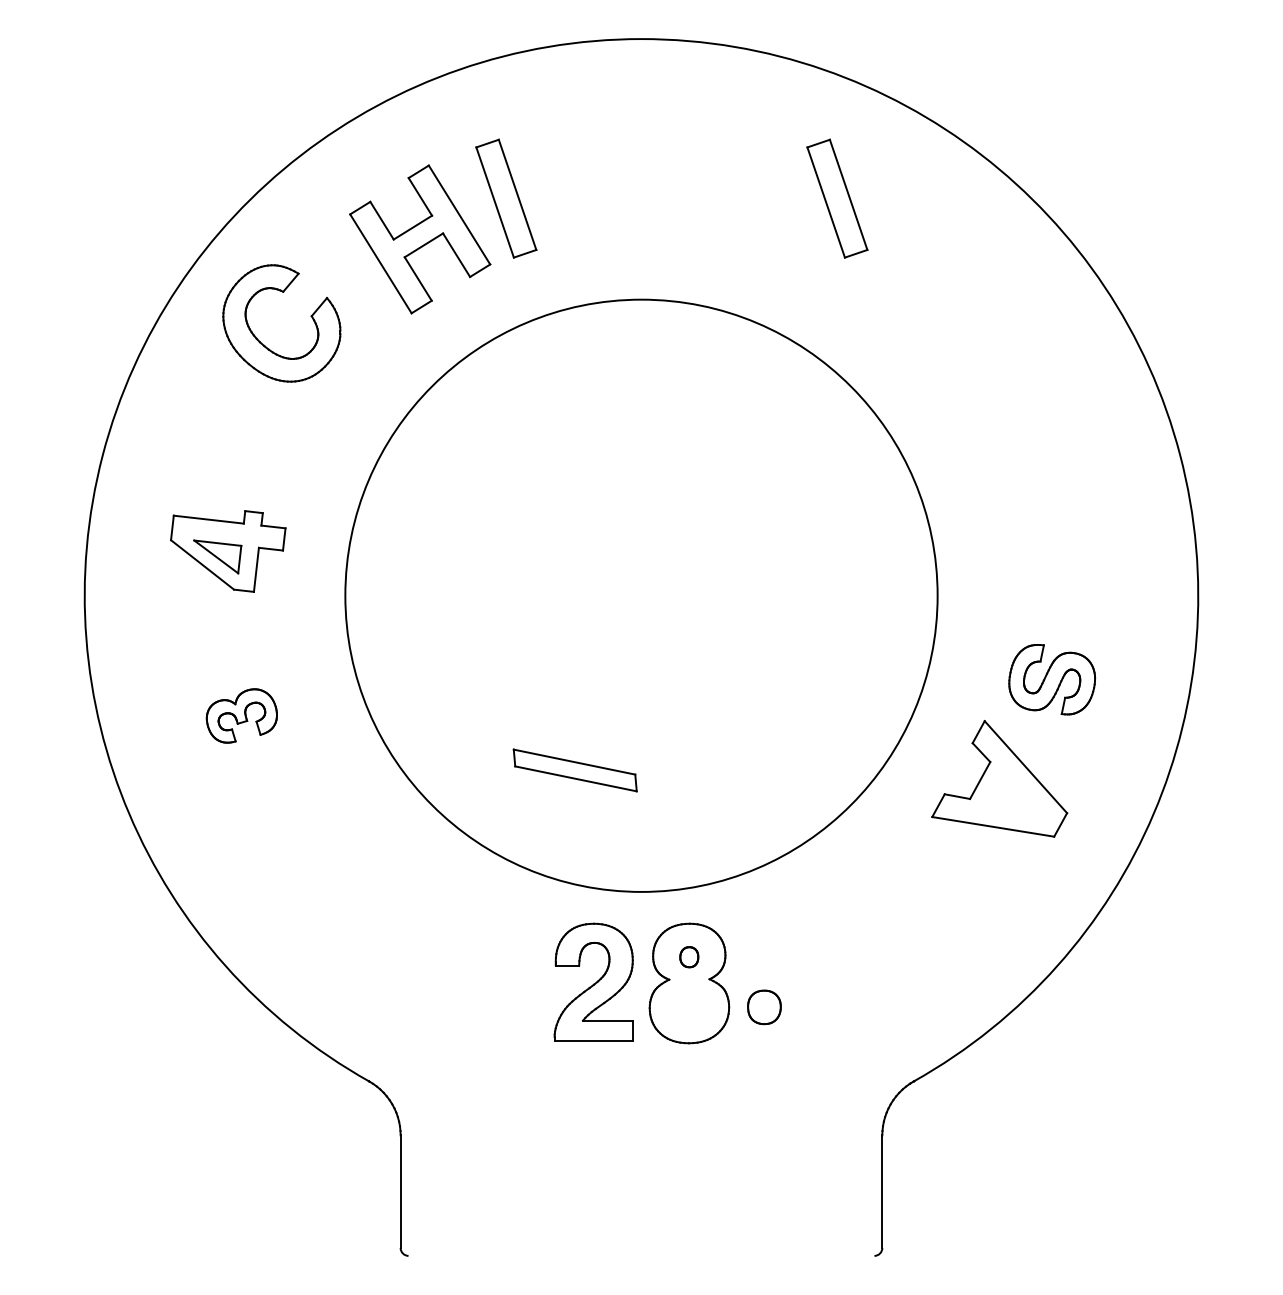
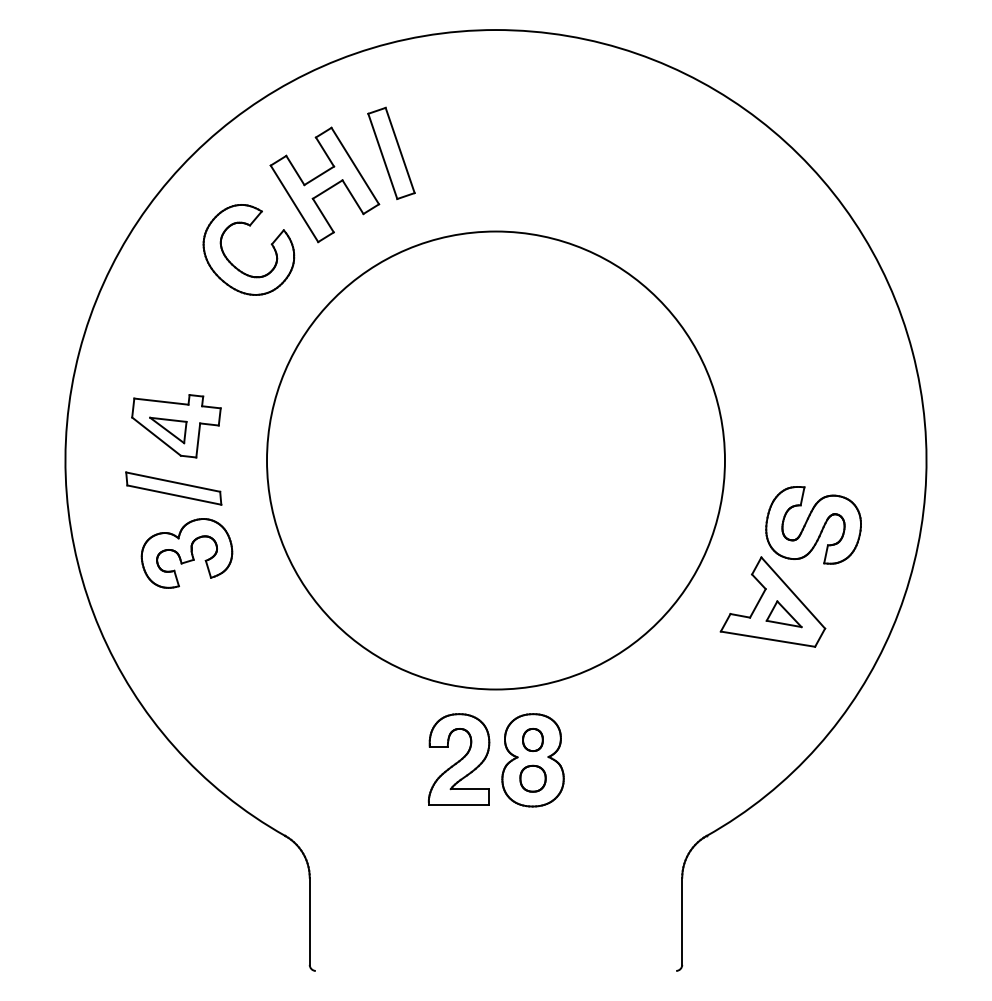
part: (837, 198) -> (647, 153), removed
part: (267, 346) -> (237, 267), moved
part: (1052, 679) -> (813, 525), size x1.43
part: (241, 716) -> (186, 553), size x1.67
part: (574, 770) -> (173, 488), moved
part: (1013, 794) -> (783, 614), added
part: (688, 956) -> (532, 739), size x1.43
part: (763, 1007) -> (532, 778), moved

